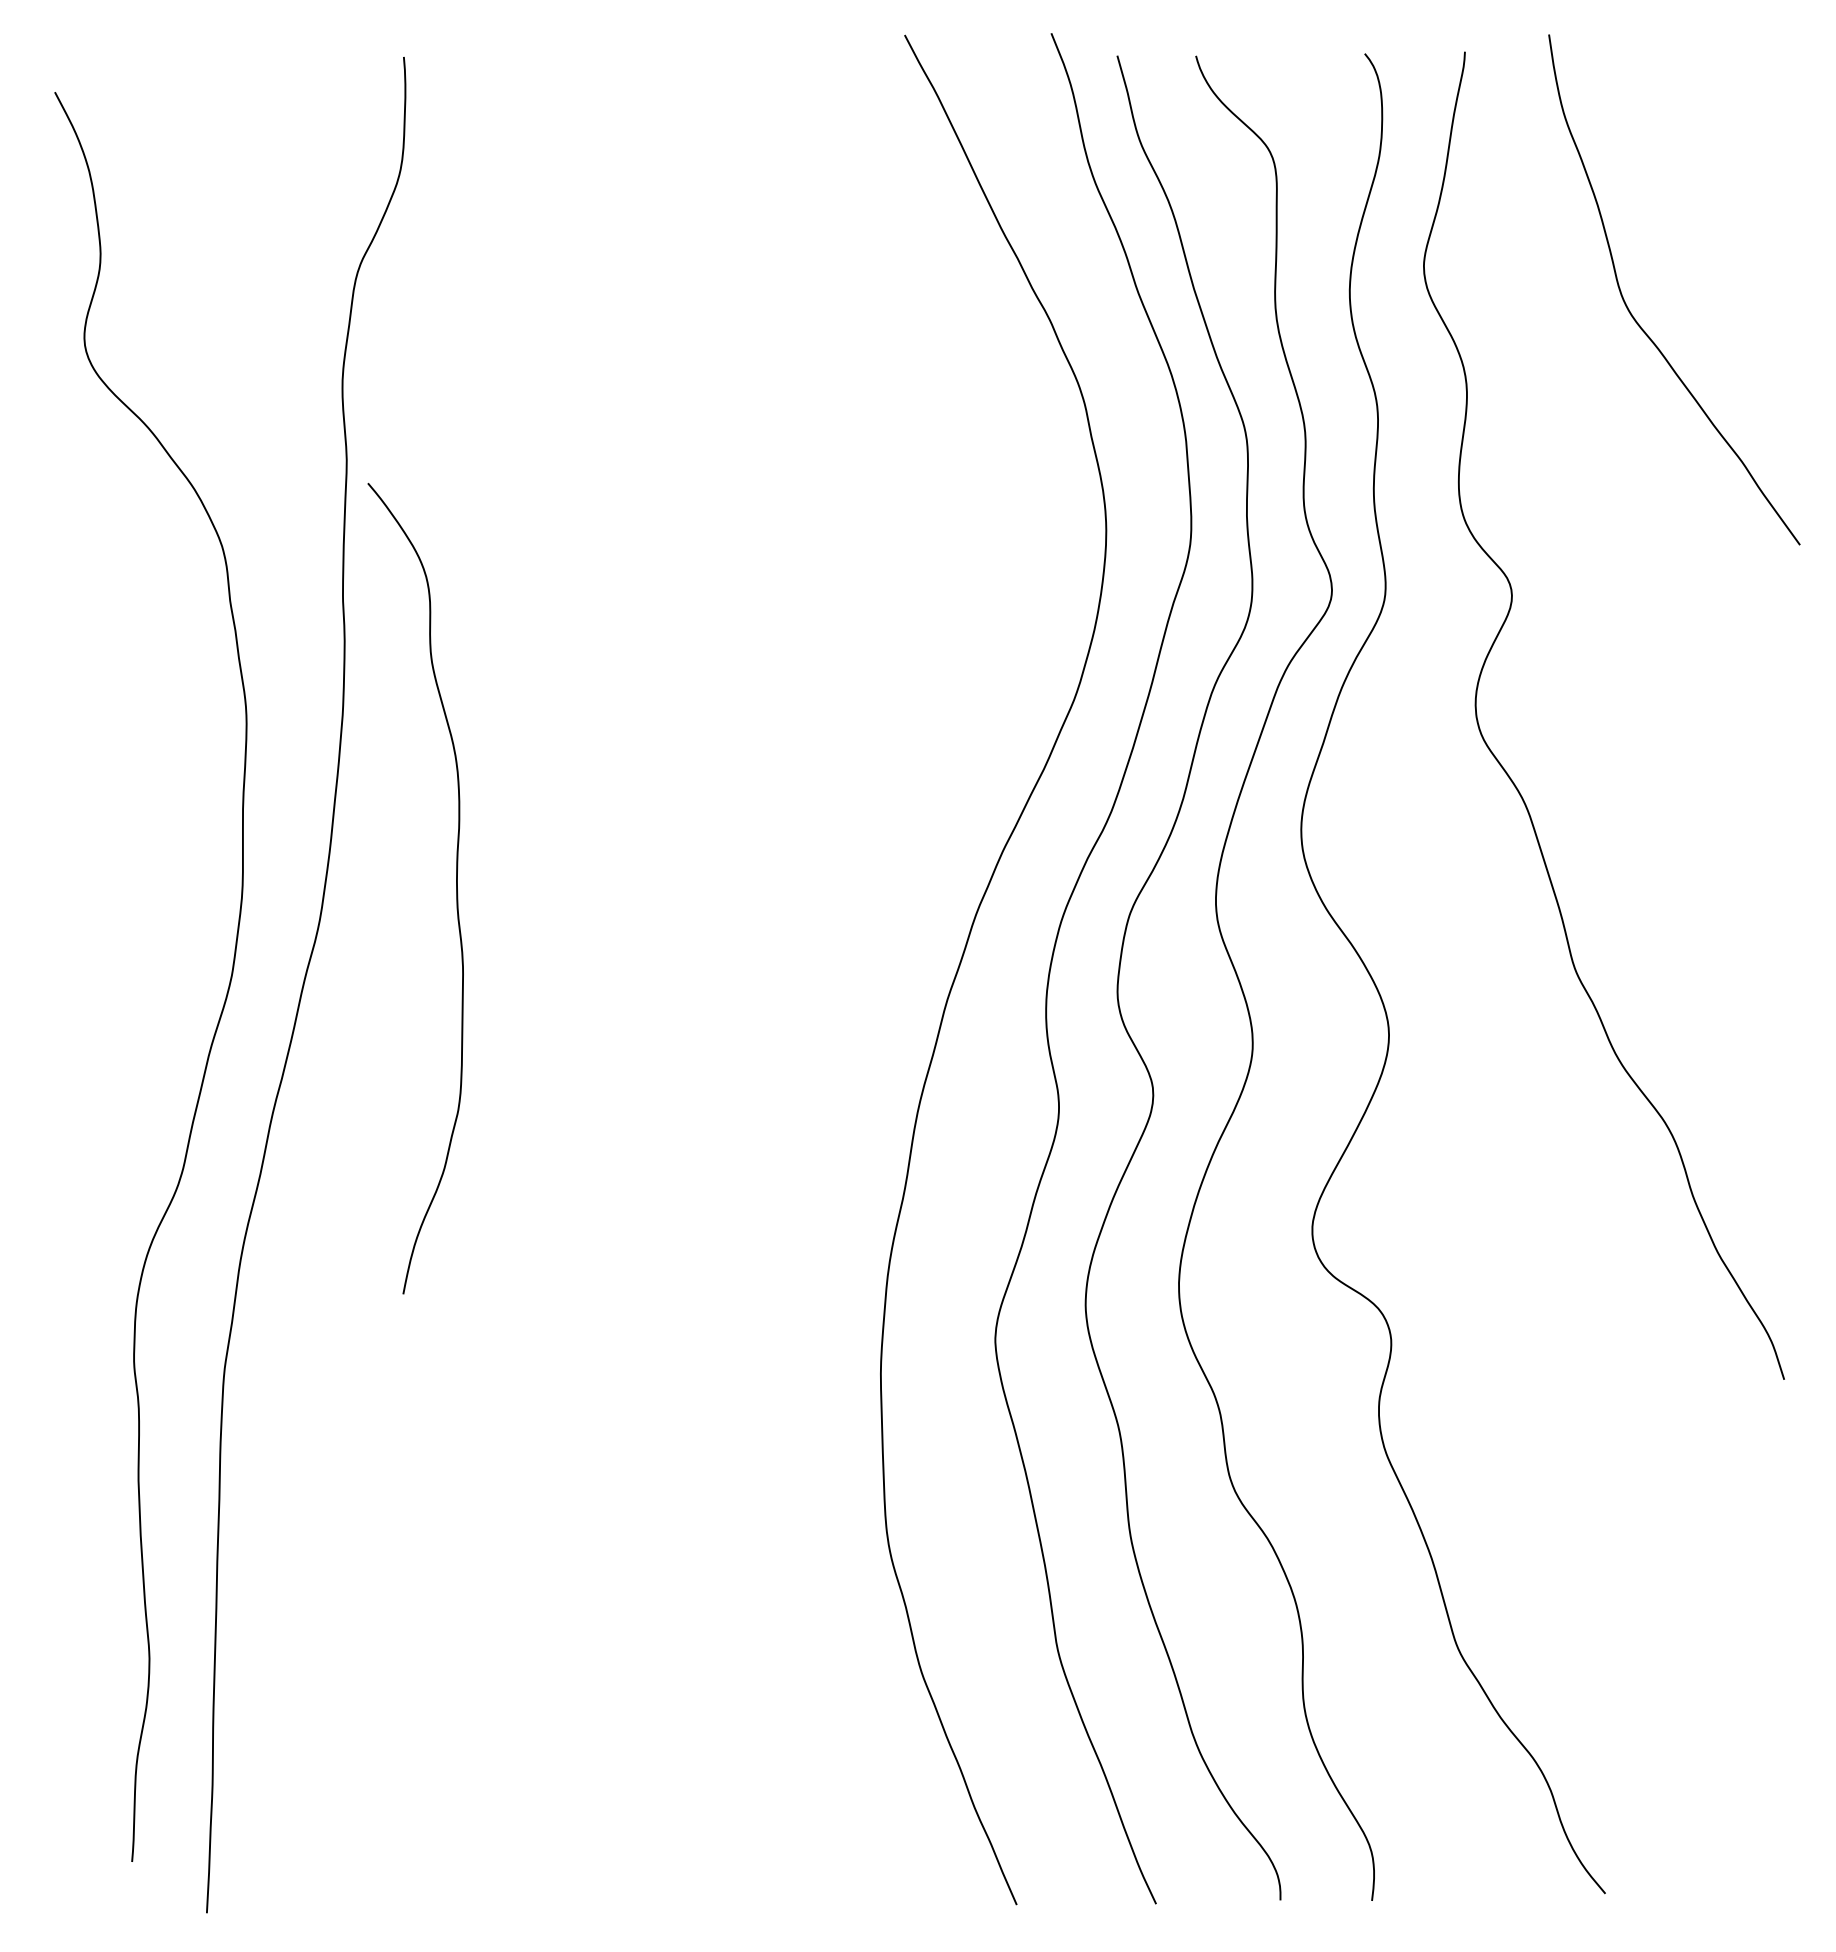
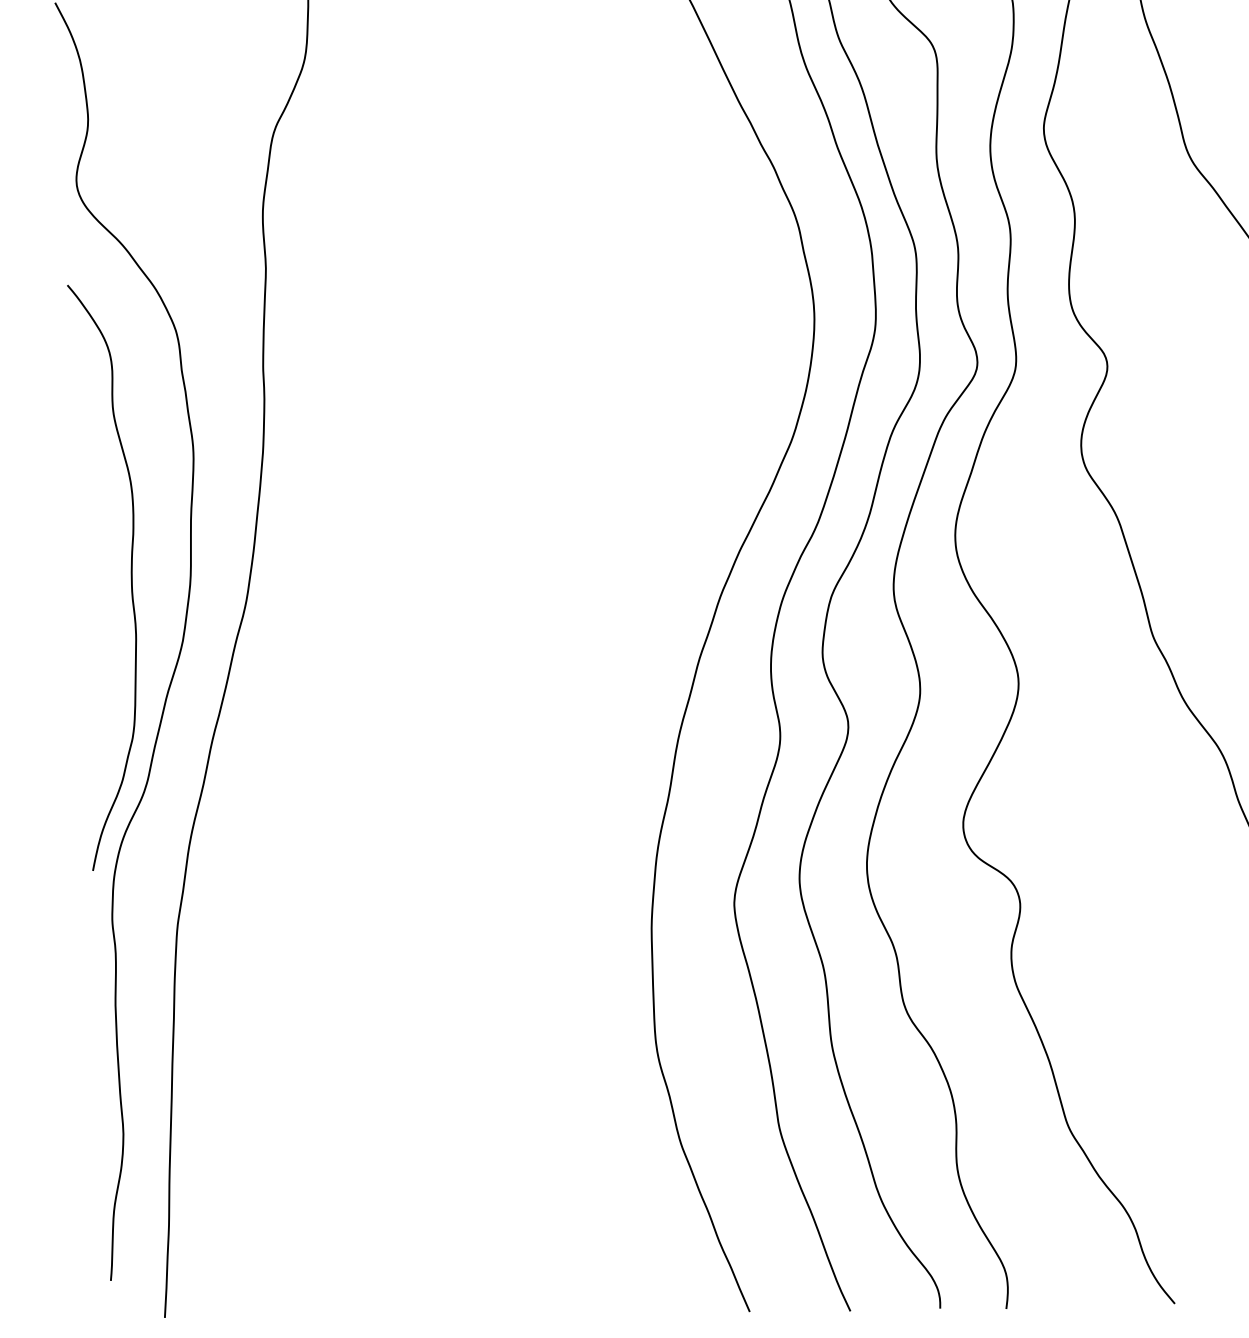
curve: (456, 888) -> (131, 577), moved

